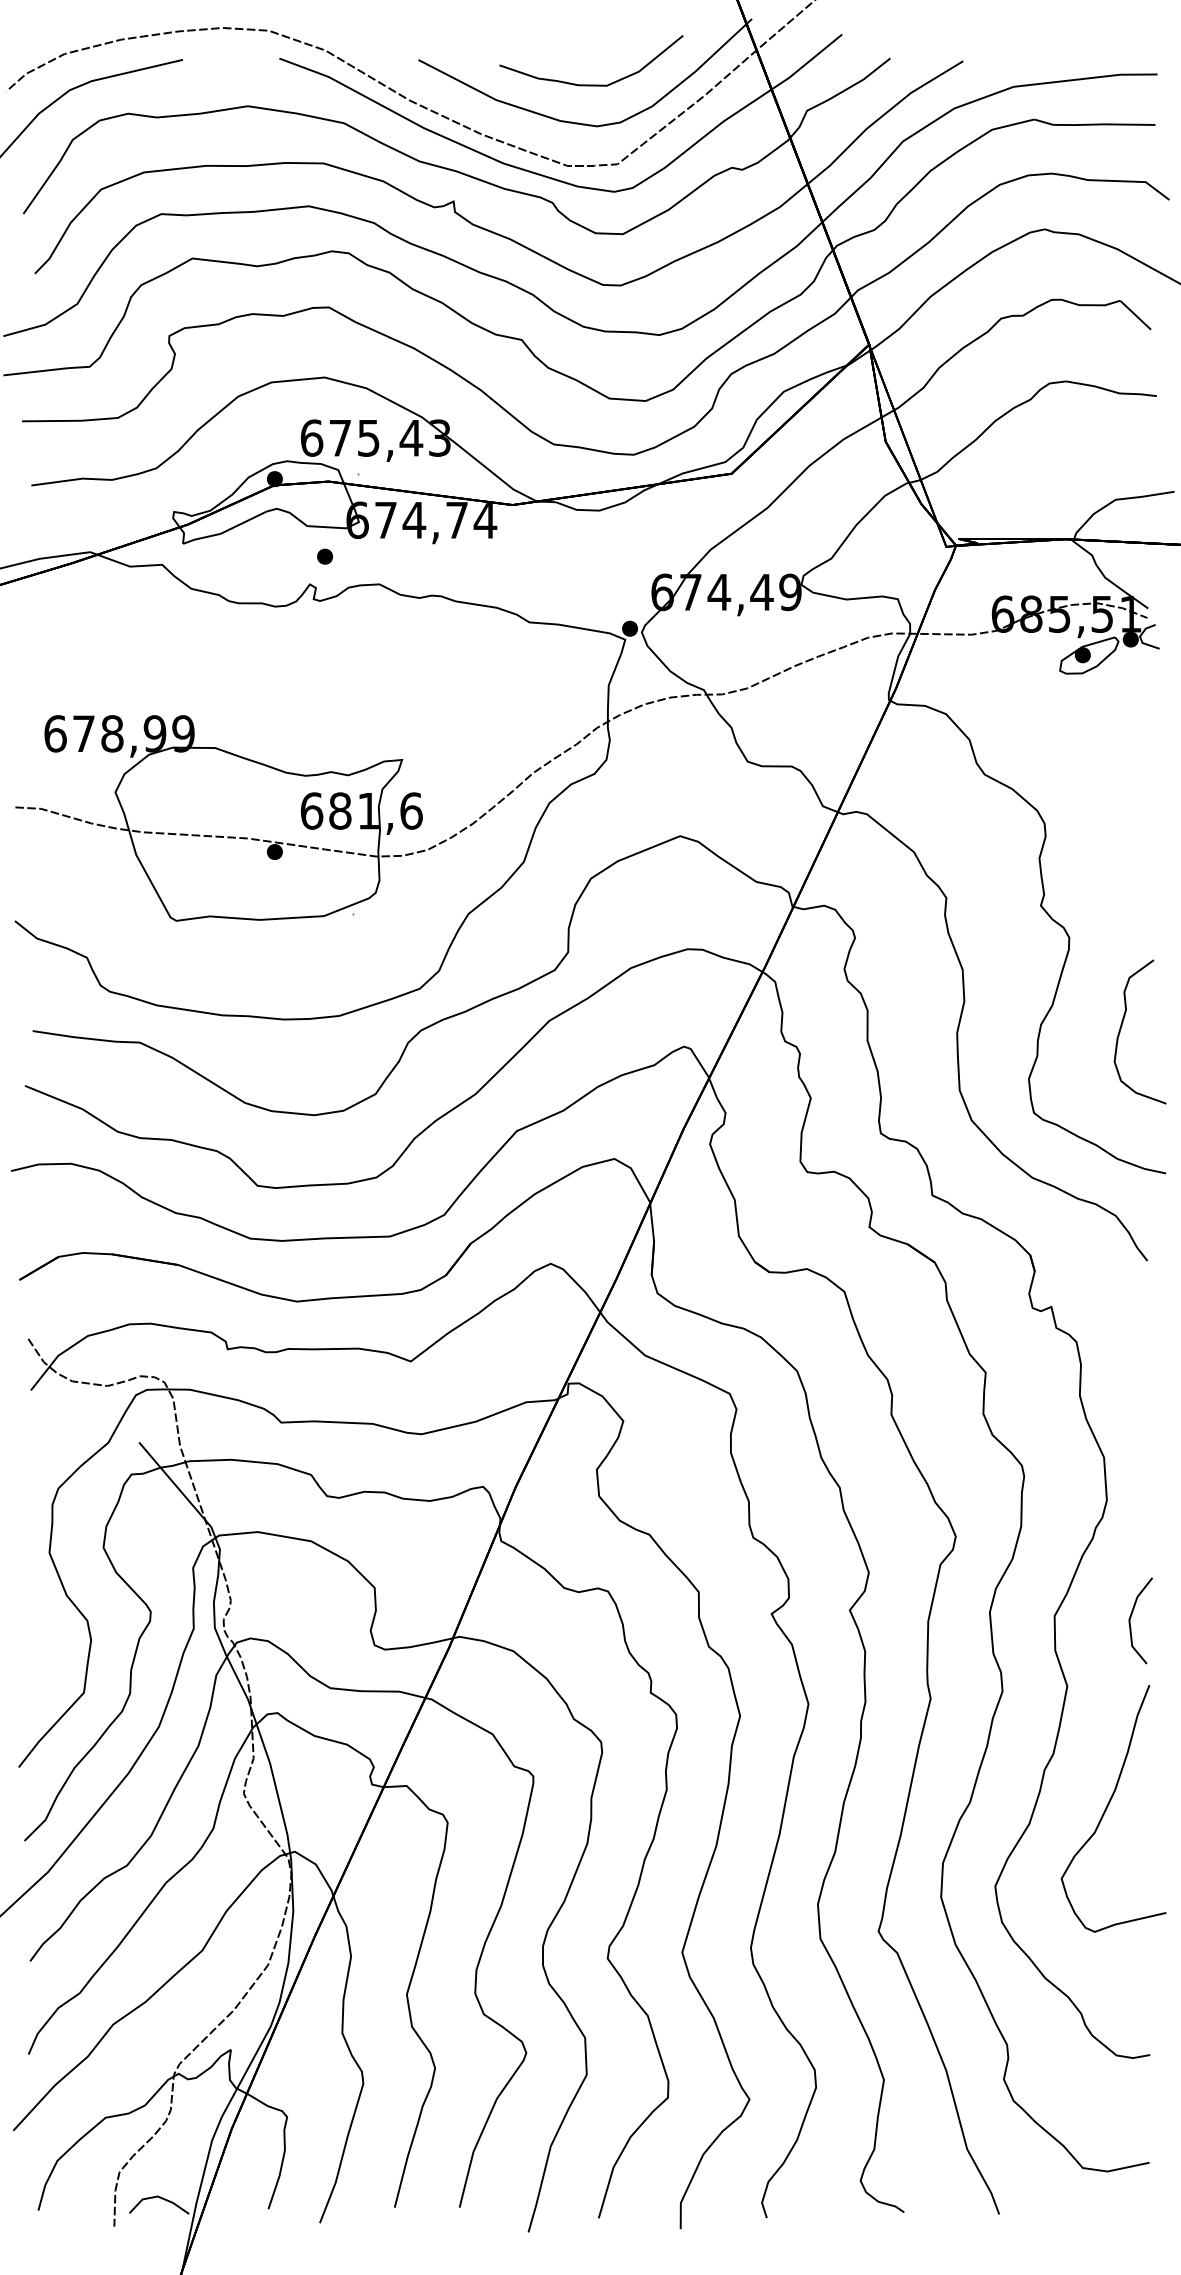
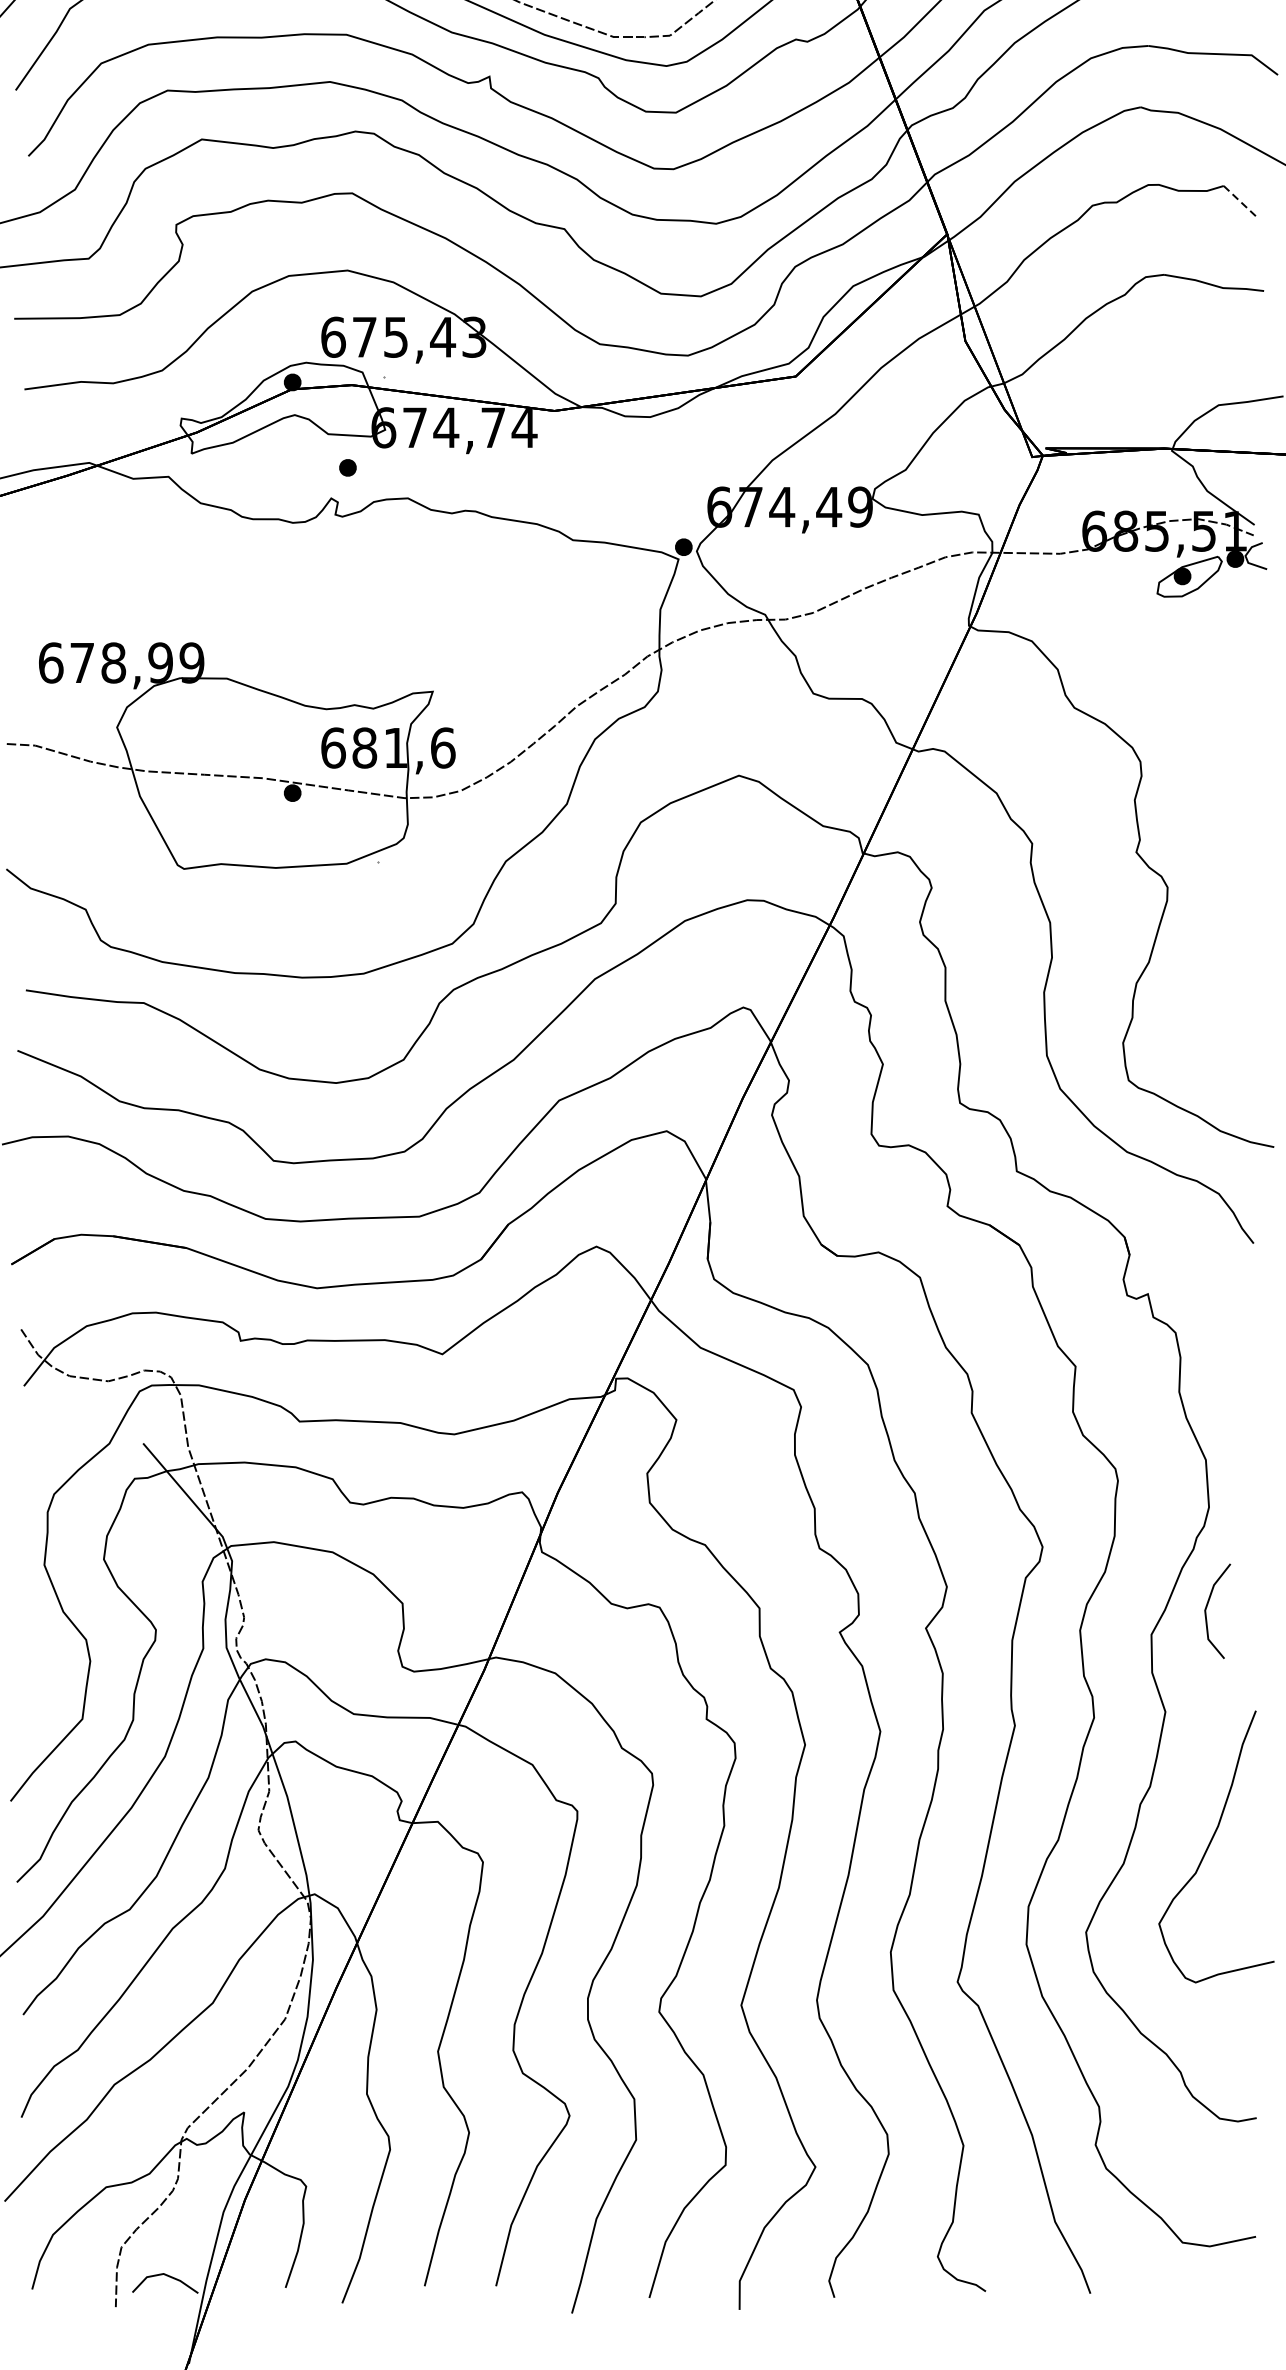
line: (1136, 315) -> (1241, 202), solid -> dashed
curve: (1122, 1026) -> (1226, 985), removed
line: (1131, 1617) -> (1207, 1607), moved

